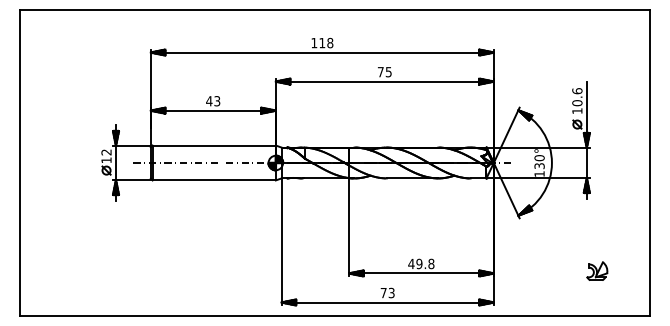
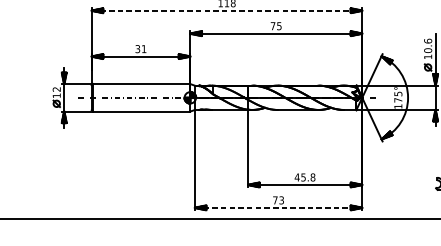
line: (322, 52) -> (227, 10), solid -> dashed
text: (213, 101) -> (141, 49), 43 -> 31
text: (539, 162) -> (398, 97), 130° -> 175°
text: (419, 263) -> (303, 177), 49.8 -> 45.8
line: (388, 302) -> (279, 207), solid -> dashed

